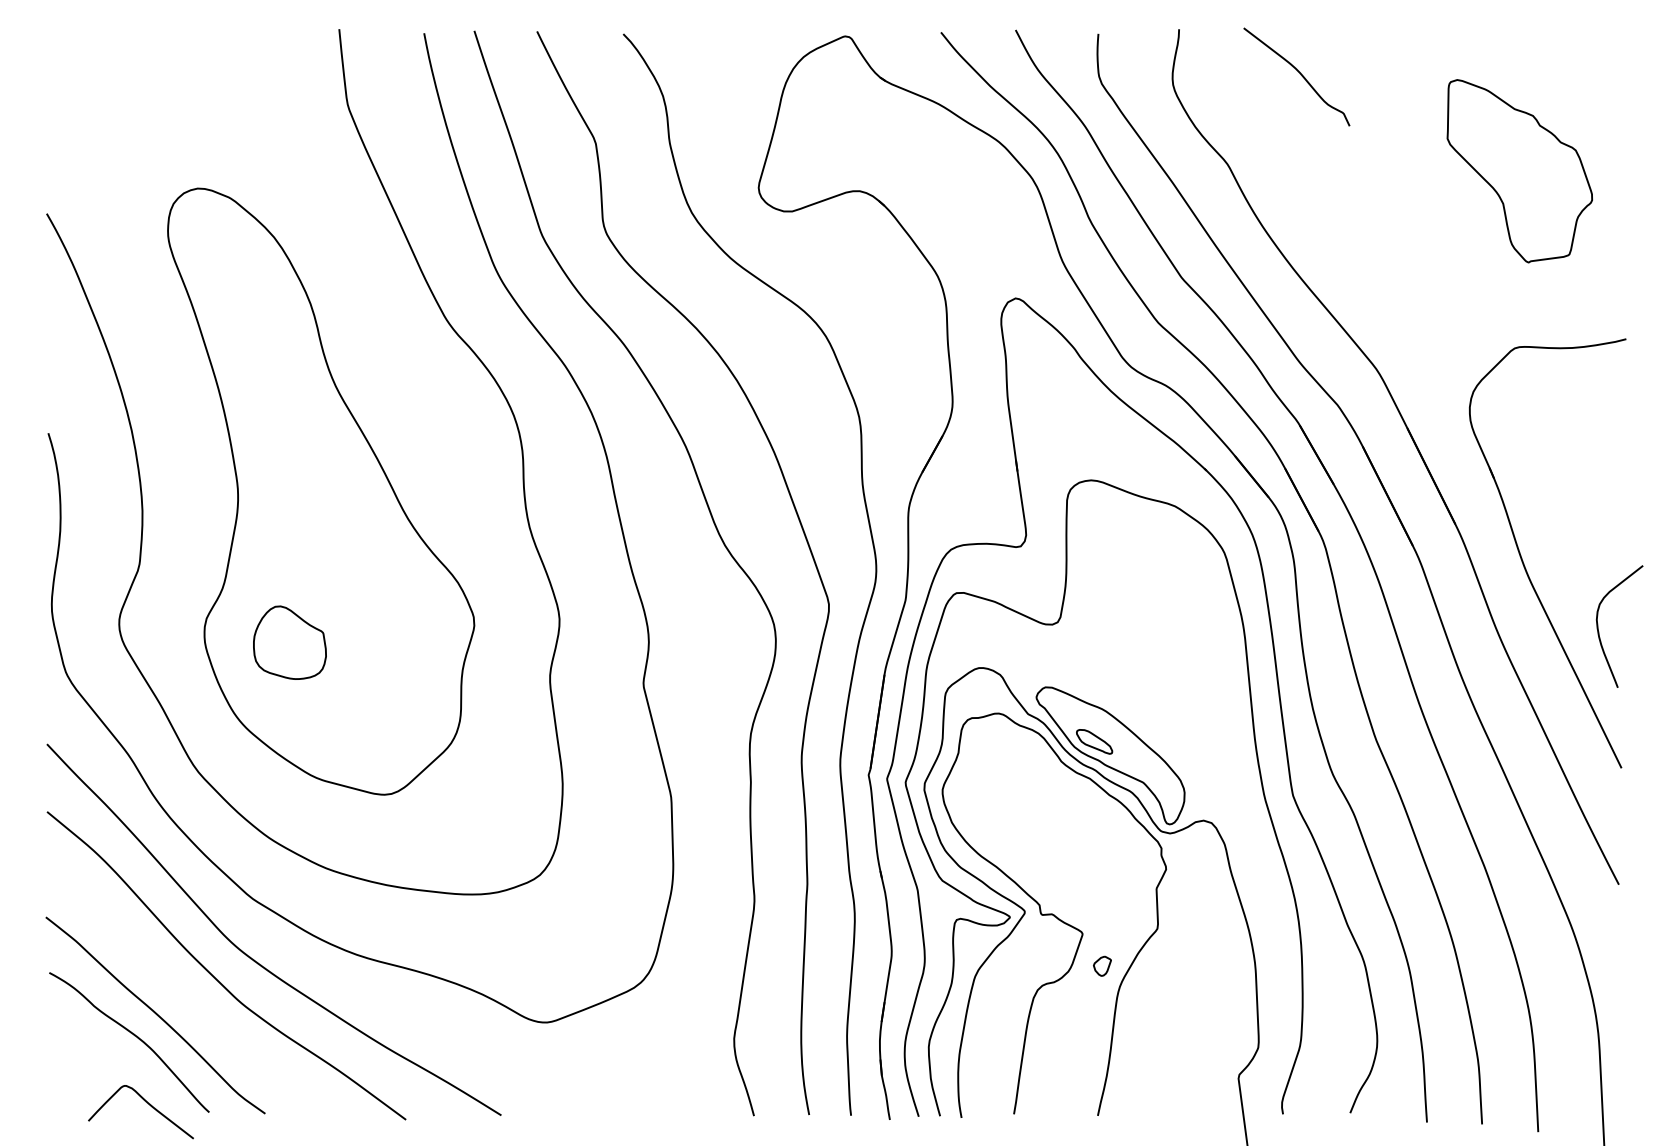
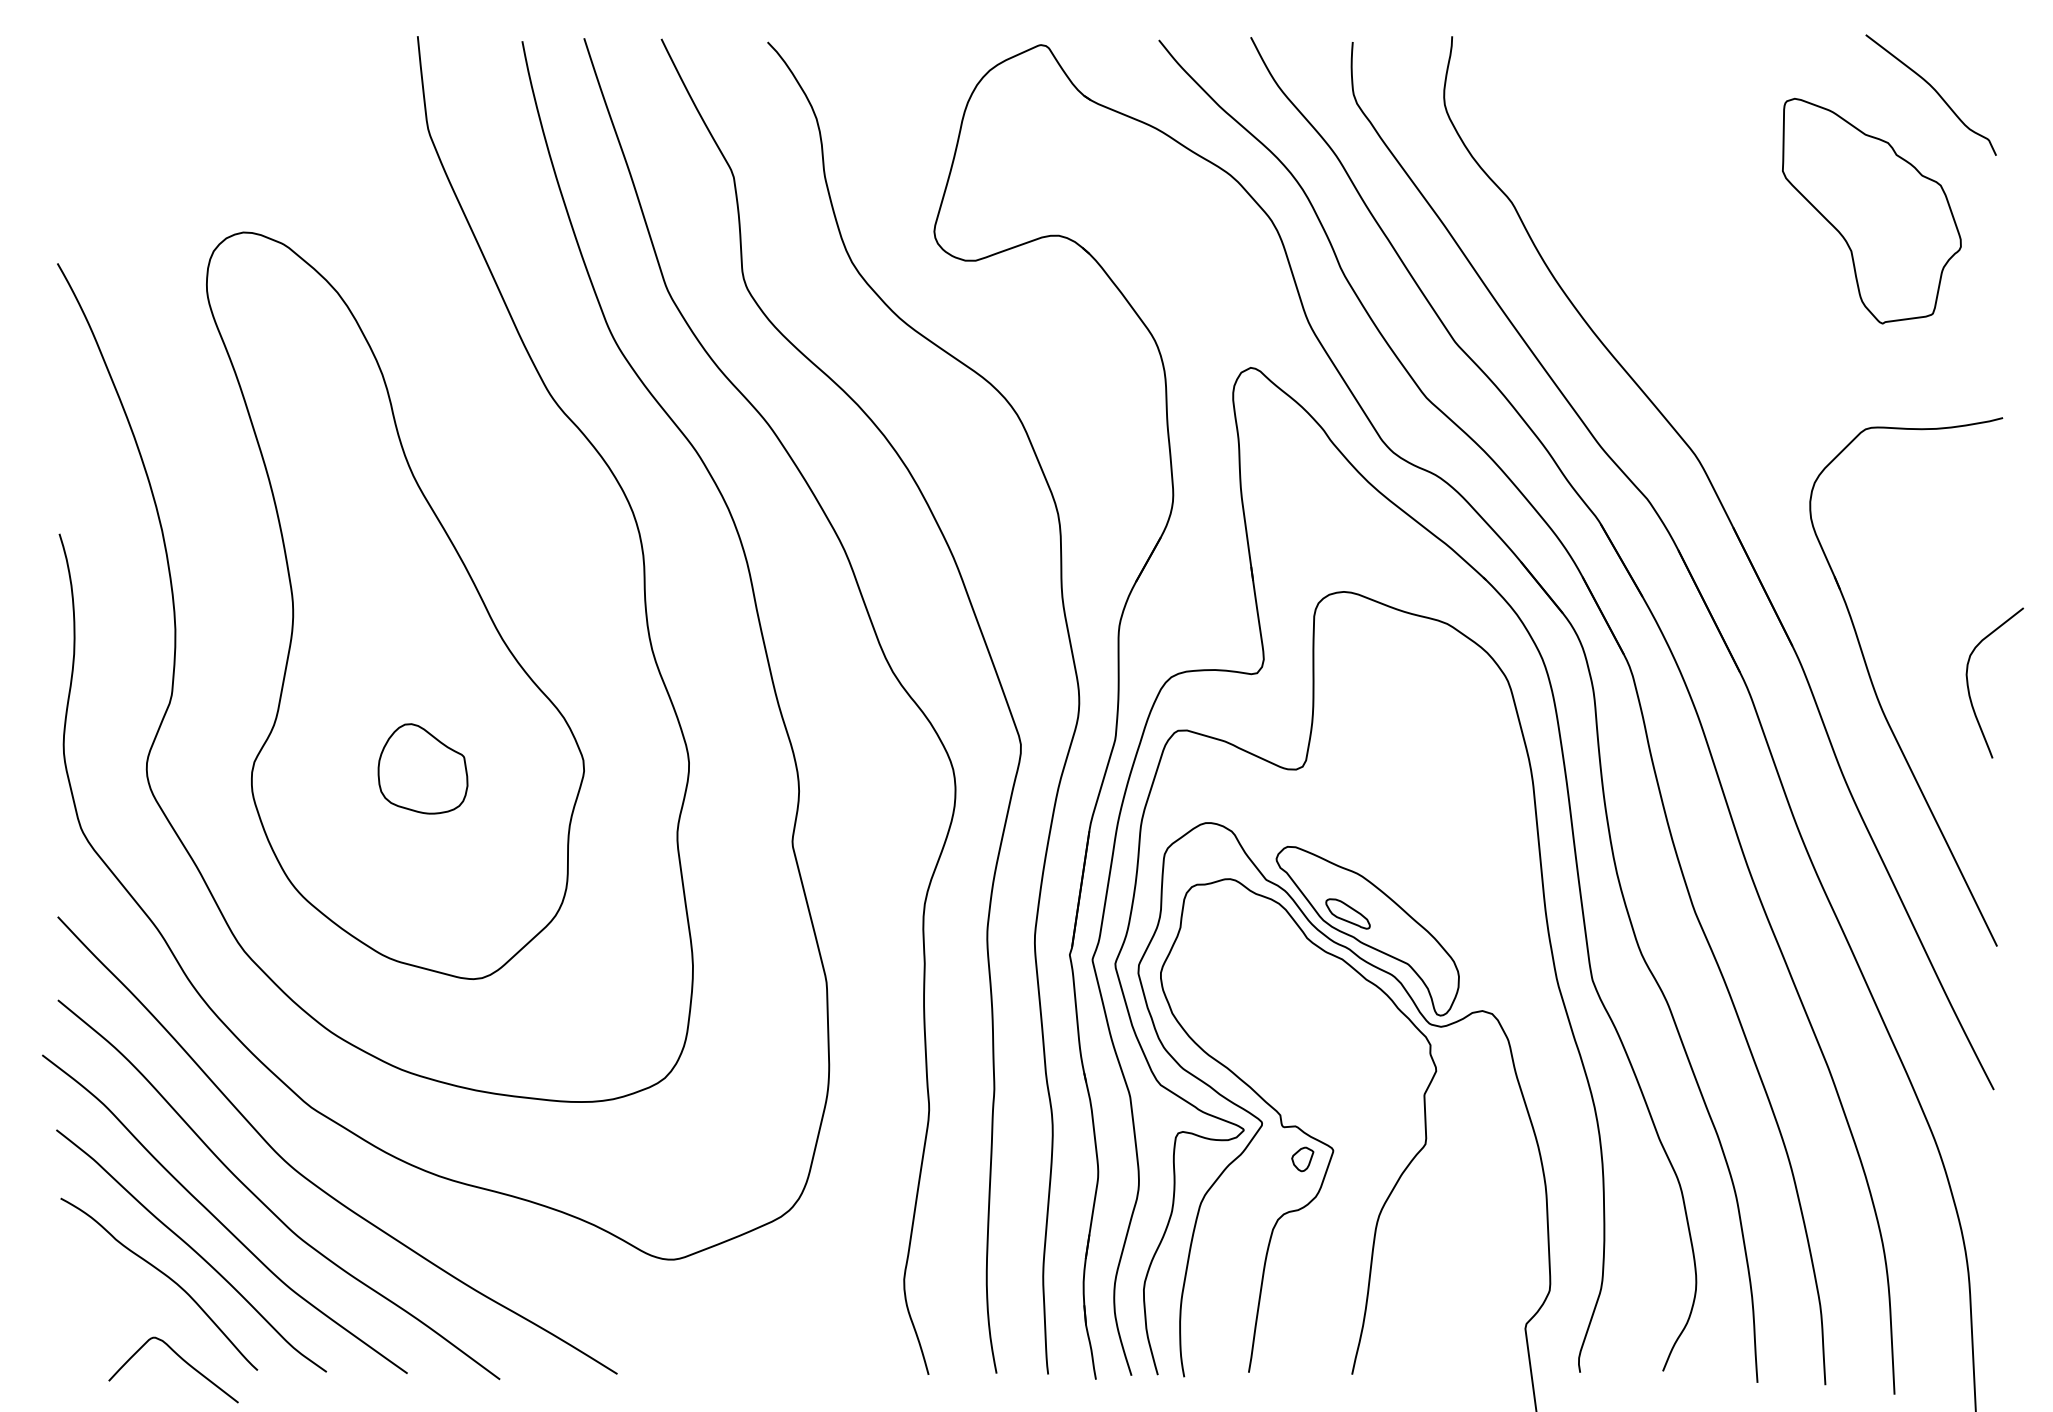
curve: (1300, 74) -> (1935, 92), moved
curve: (1599, 631) -> (1969, 688), moved
part: (289, 642) -> (422, 768), moved
part: (1102, 966) -> (1302, 1159), moved
curve: (177, 989) -> (218, 1219), added

